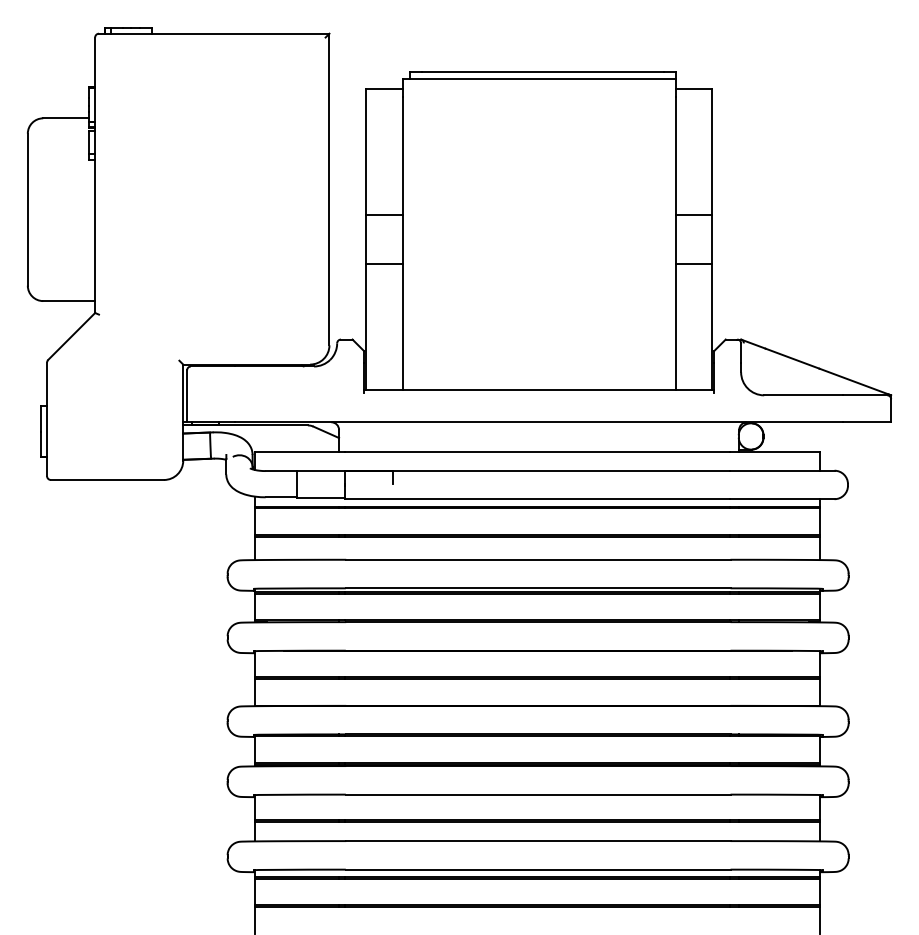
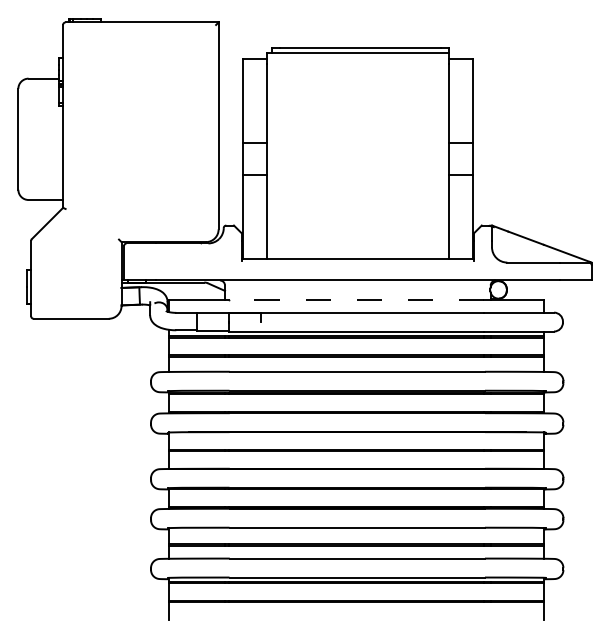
line: (537, 450) -> (356, 299), solid -> dashed

